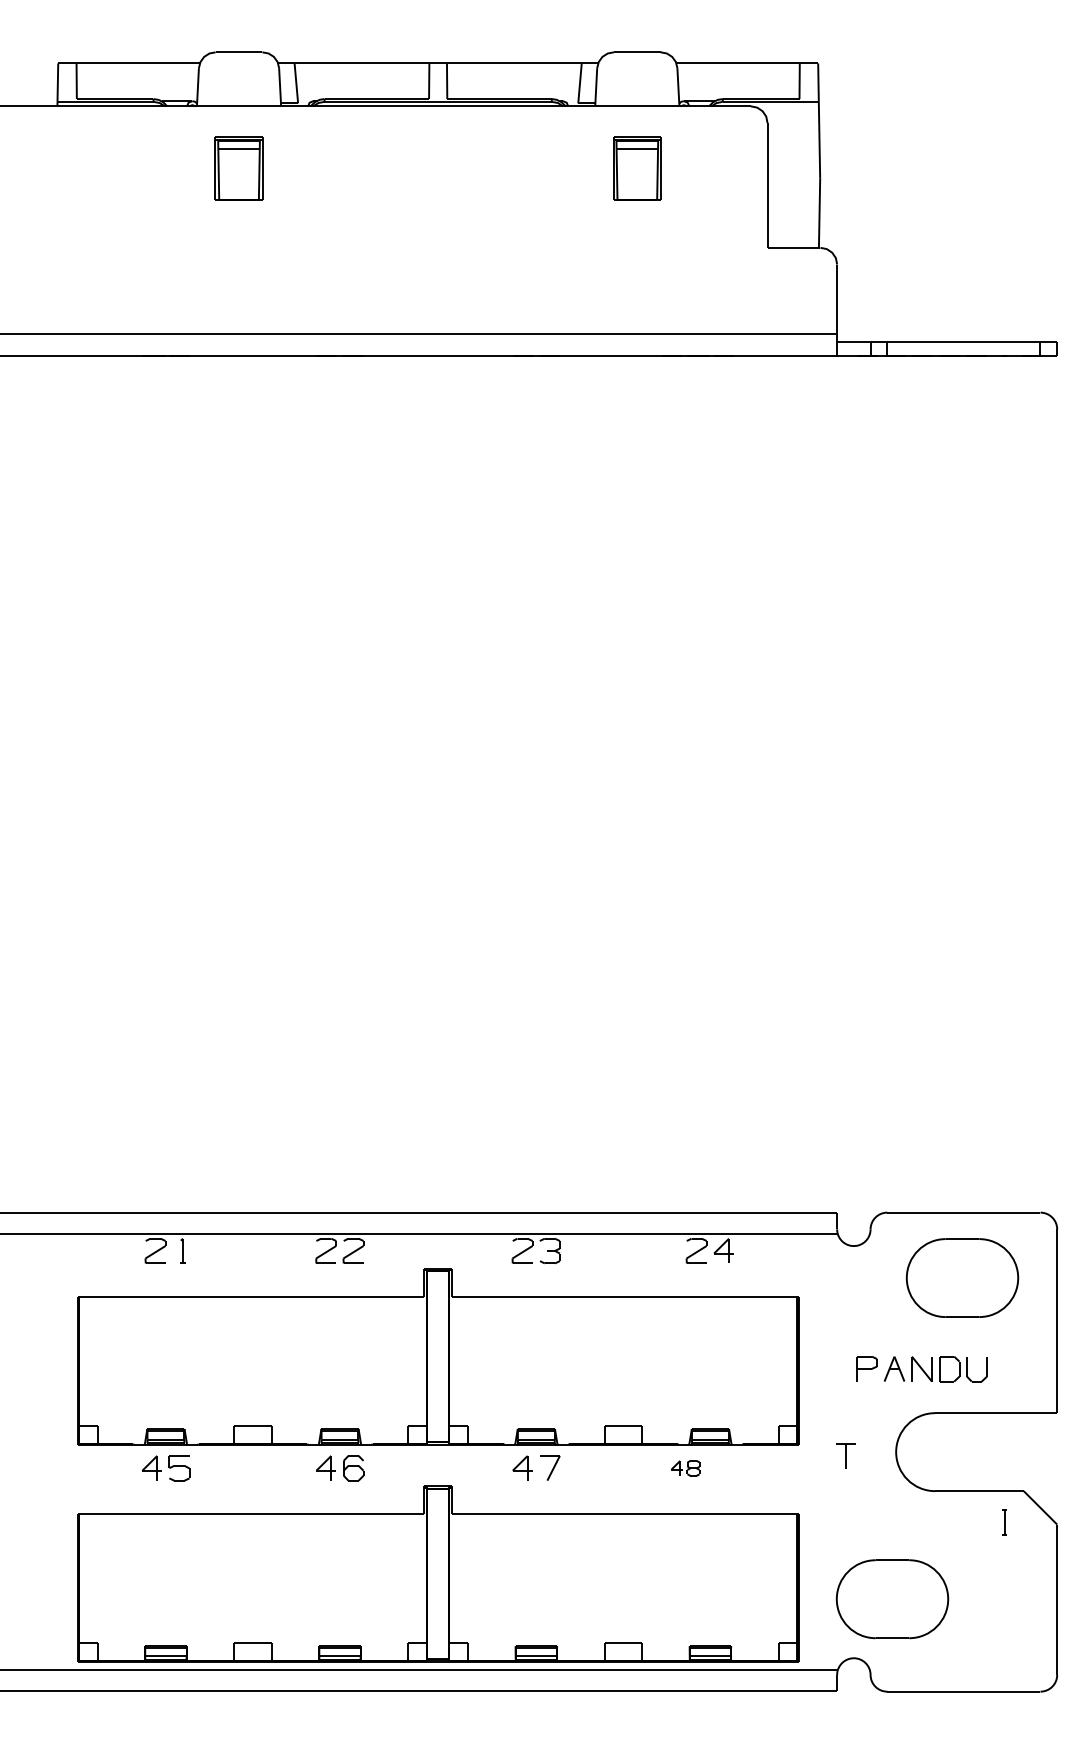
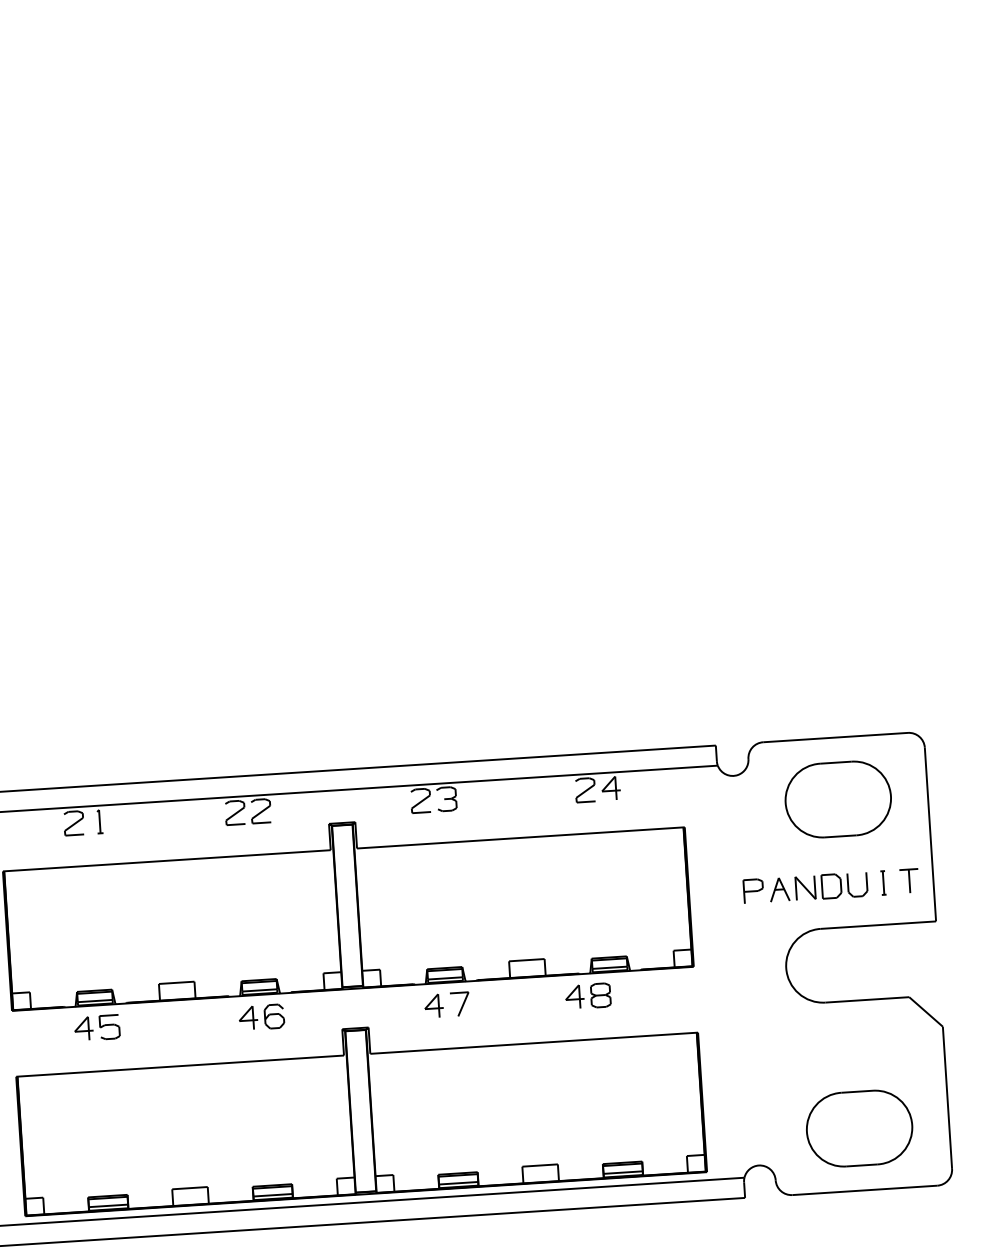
part: (845, 1455) -> (909, 880), moved
part: (685, 1468) -> (588, 996), size x1.67
part: (1004, 1522) -> (883, 883), moved
part: (892, 1599) -> (859, 1128), moved

